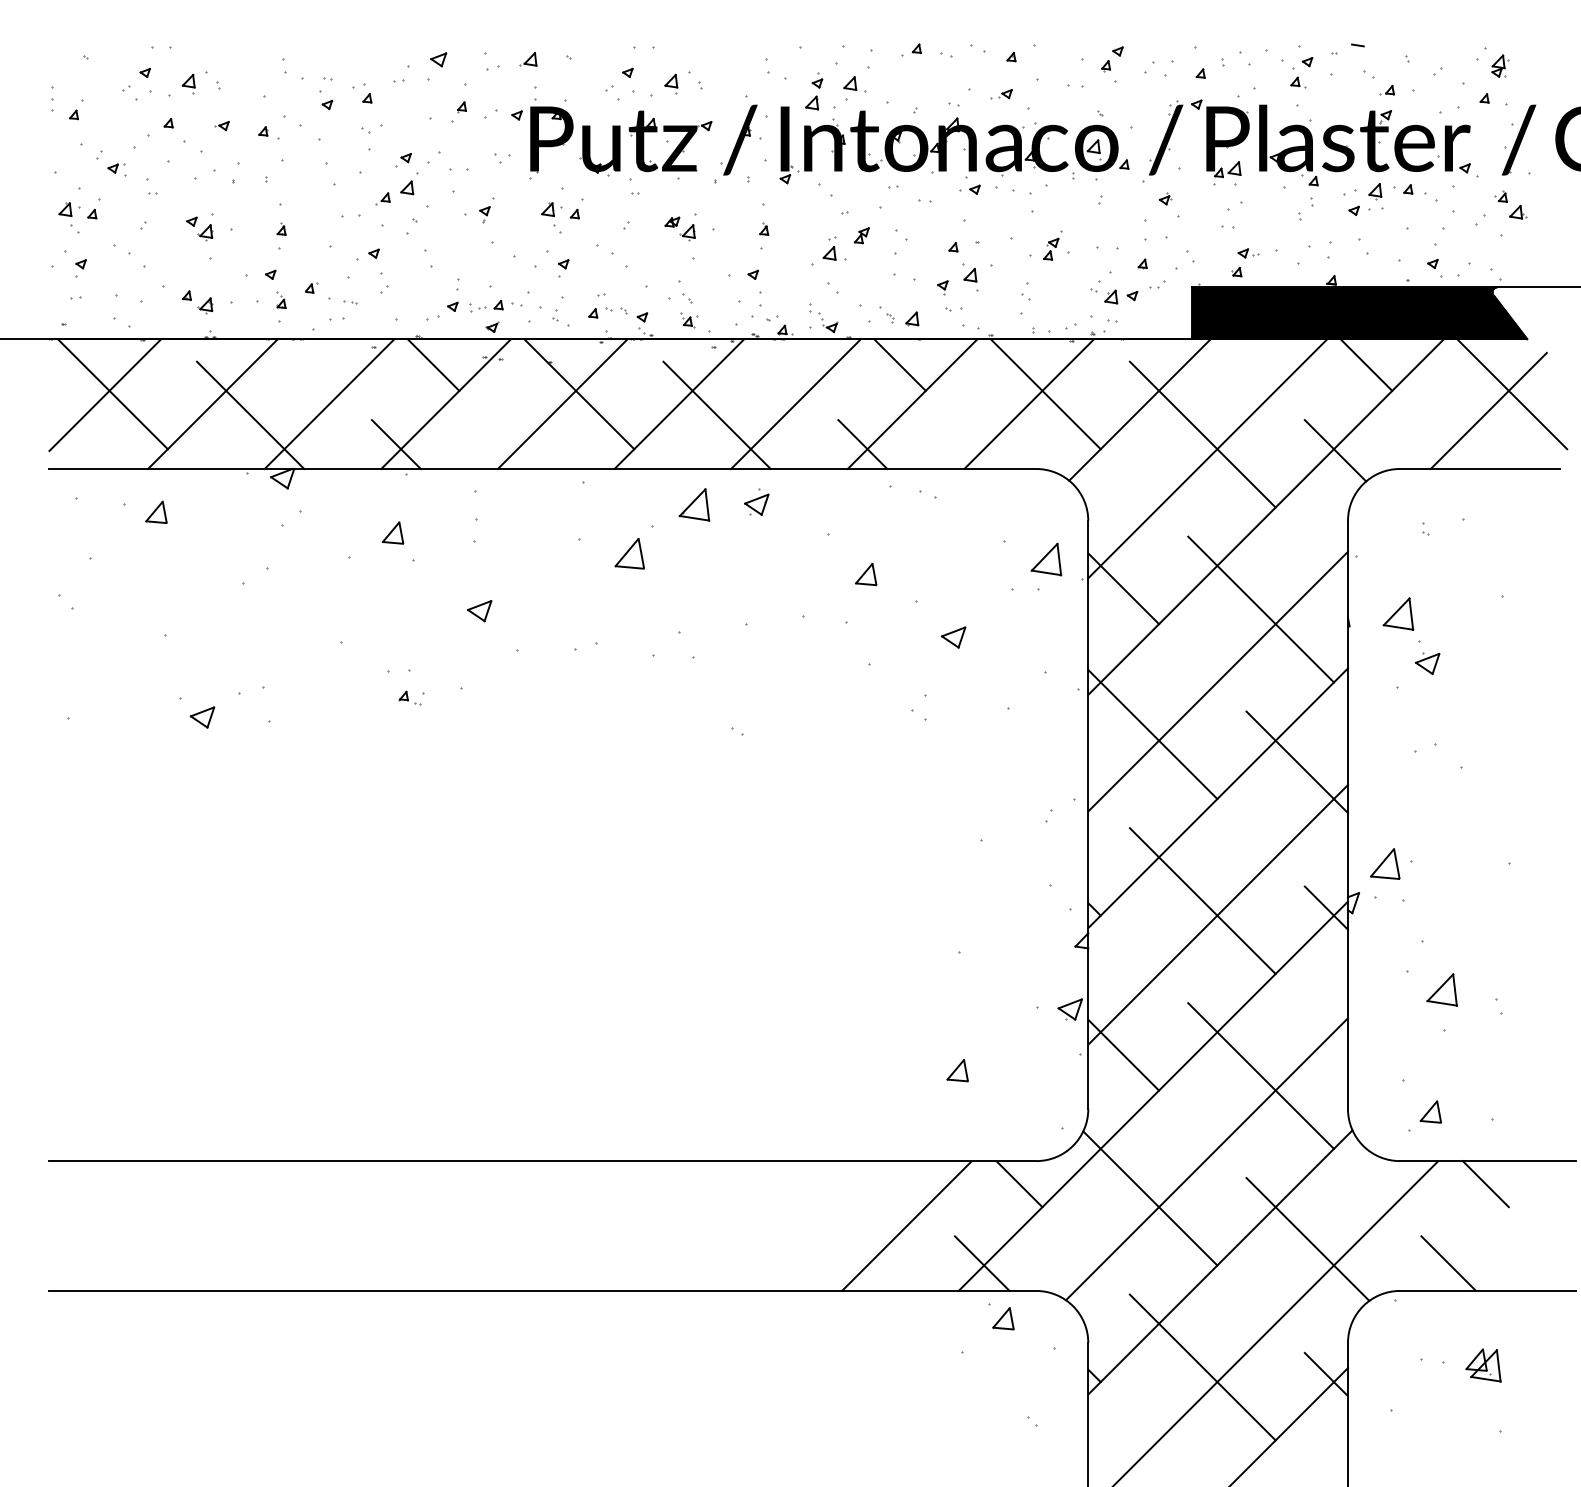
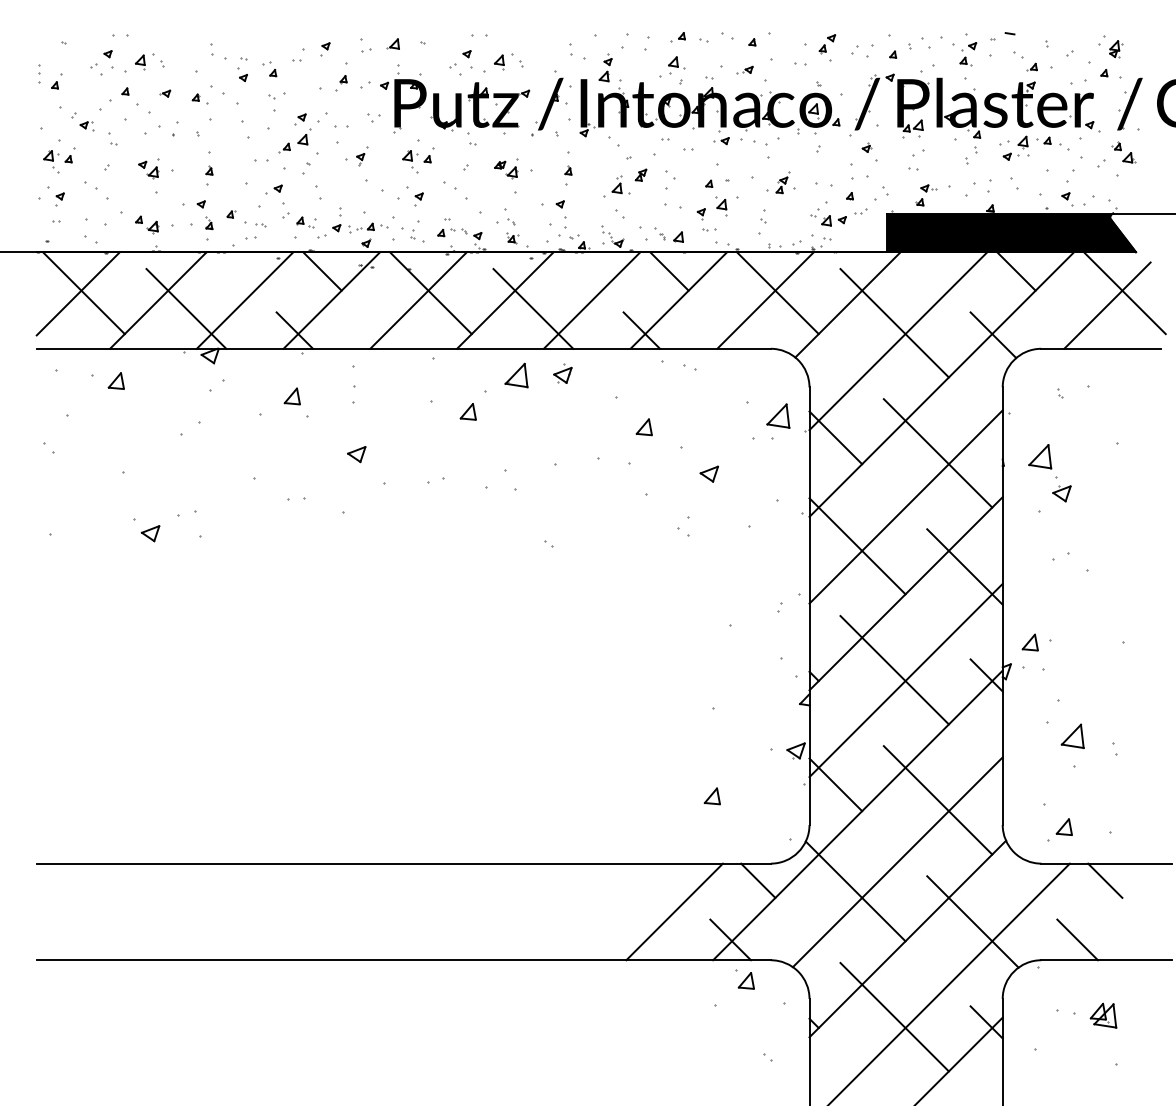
part: (437, 66) -> (325, 49), size x0.62
part: (854, 88) -> (676, 65), moved
part: (628, 553) -> (467, 411), size x0.71
part: (412, 698) -> (306, 222), moved
part: (1384, 863) -> (1029, 642), size x0.71

